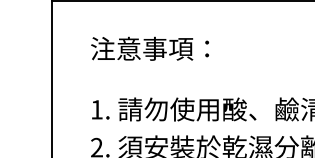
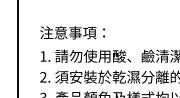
text: (149, 48) -> (72, 32), moved

